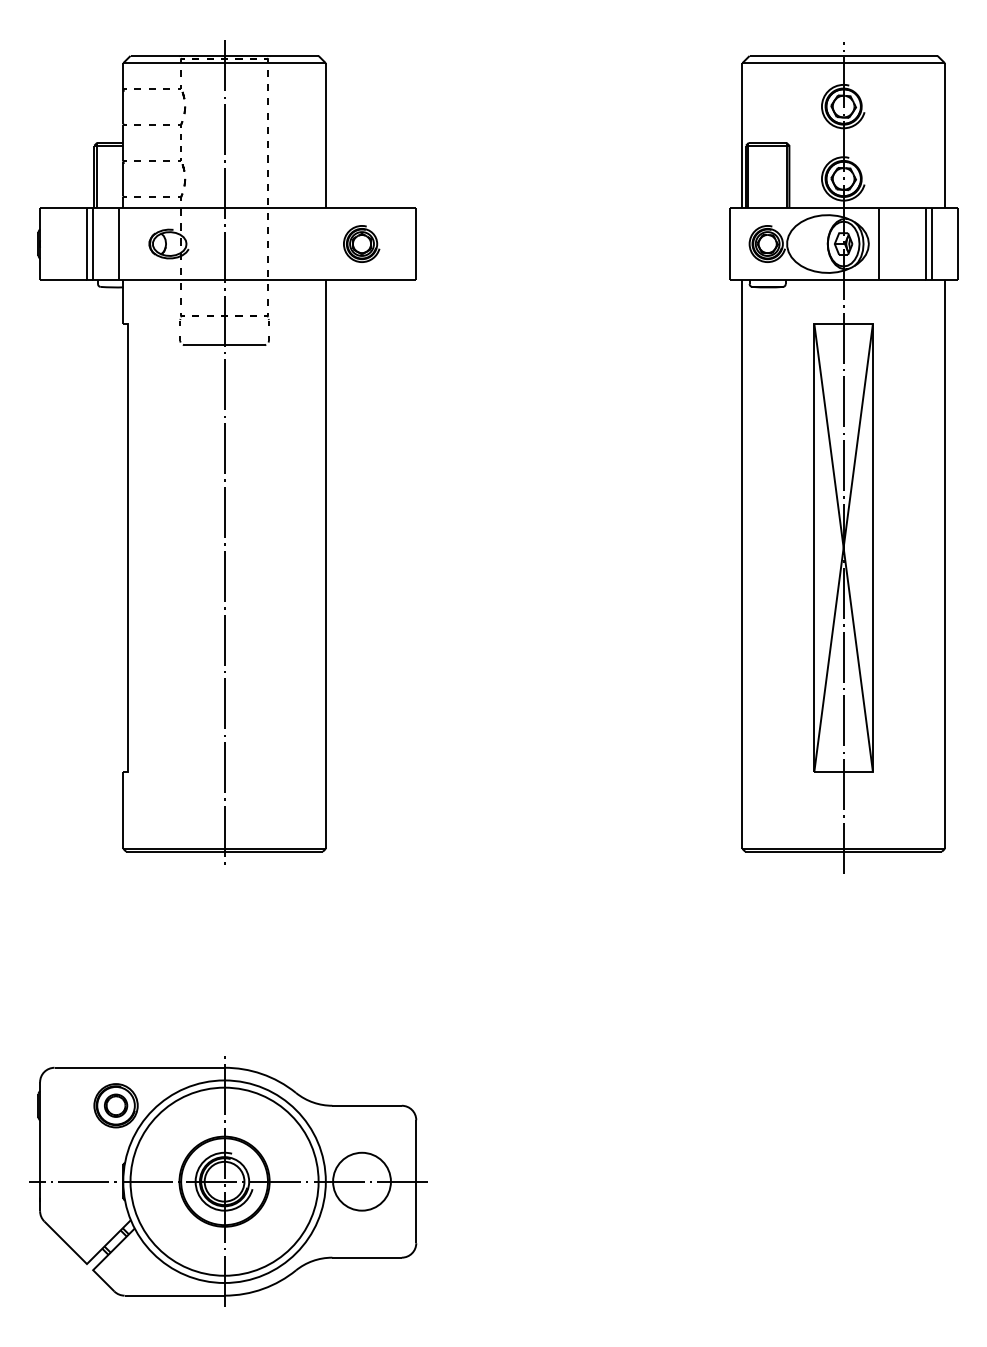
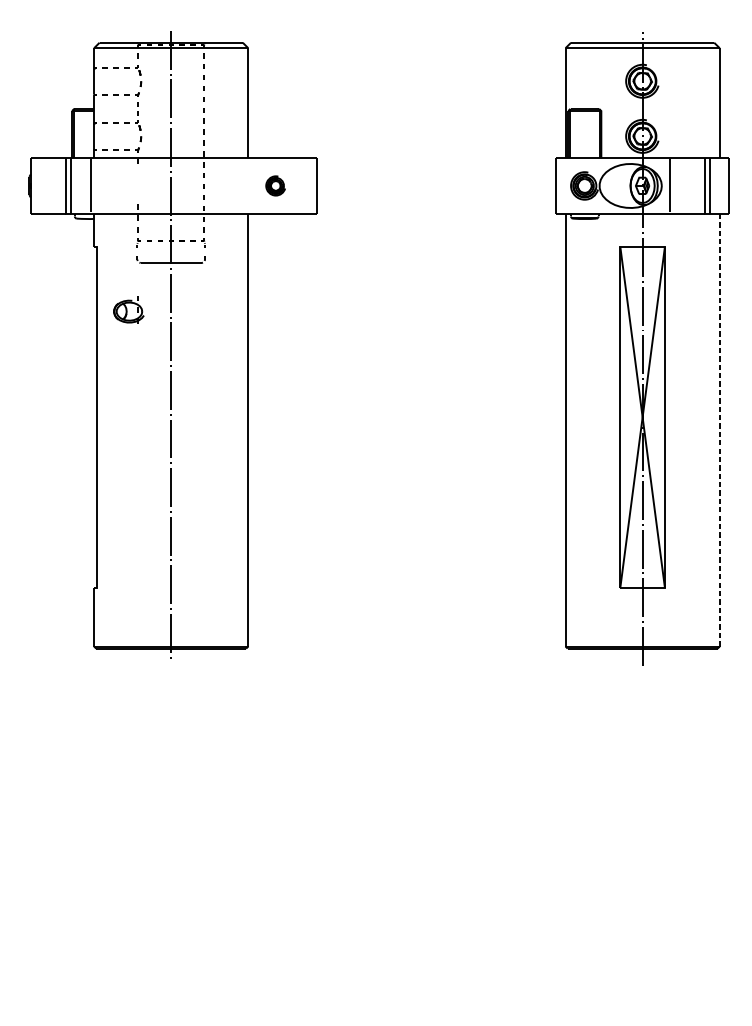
part: (168, 241) -> (128, 309), moved
part: (361, 243) -> (275, 185), size x0.7
line: (944, 564) -> (719, 429), solid -> dashed
part: (228, 1181) -> (174, 899), removed

